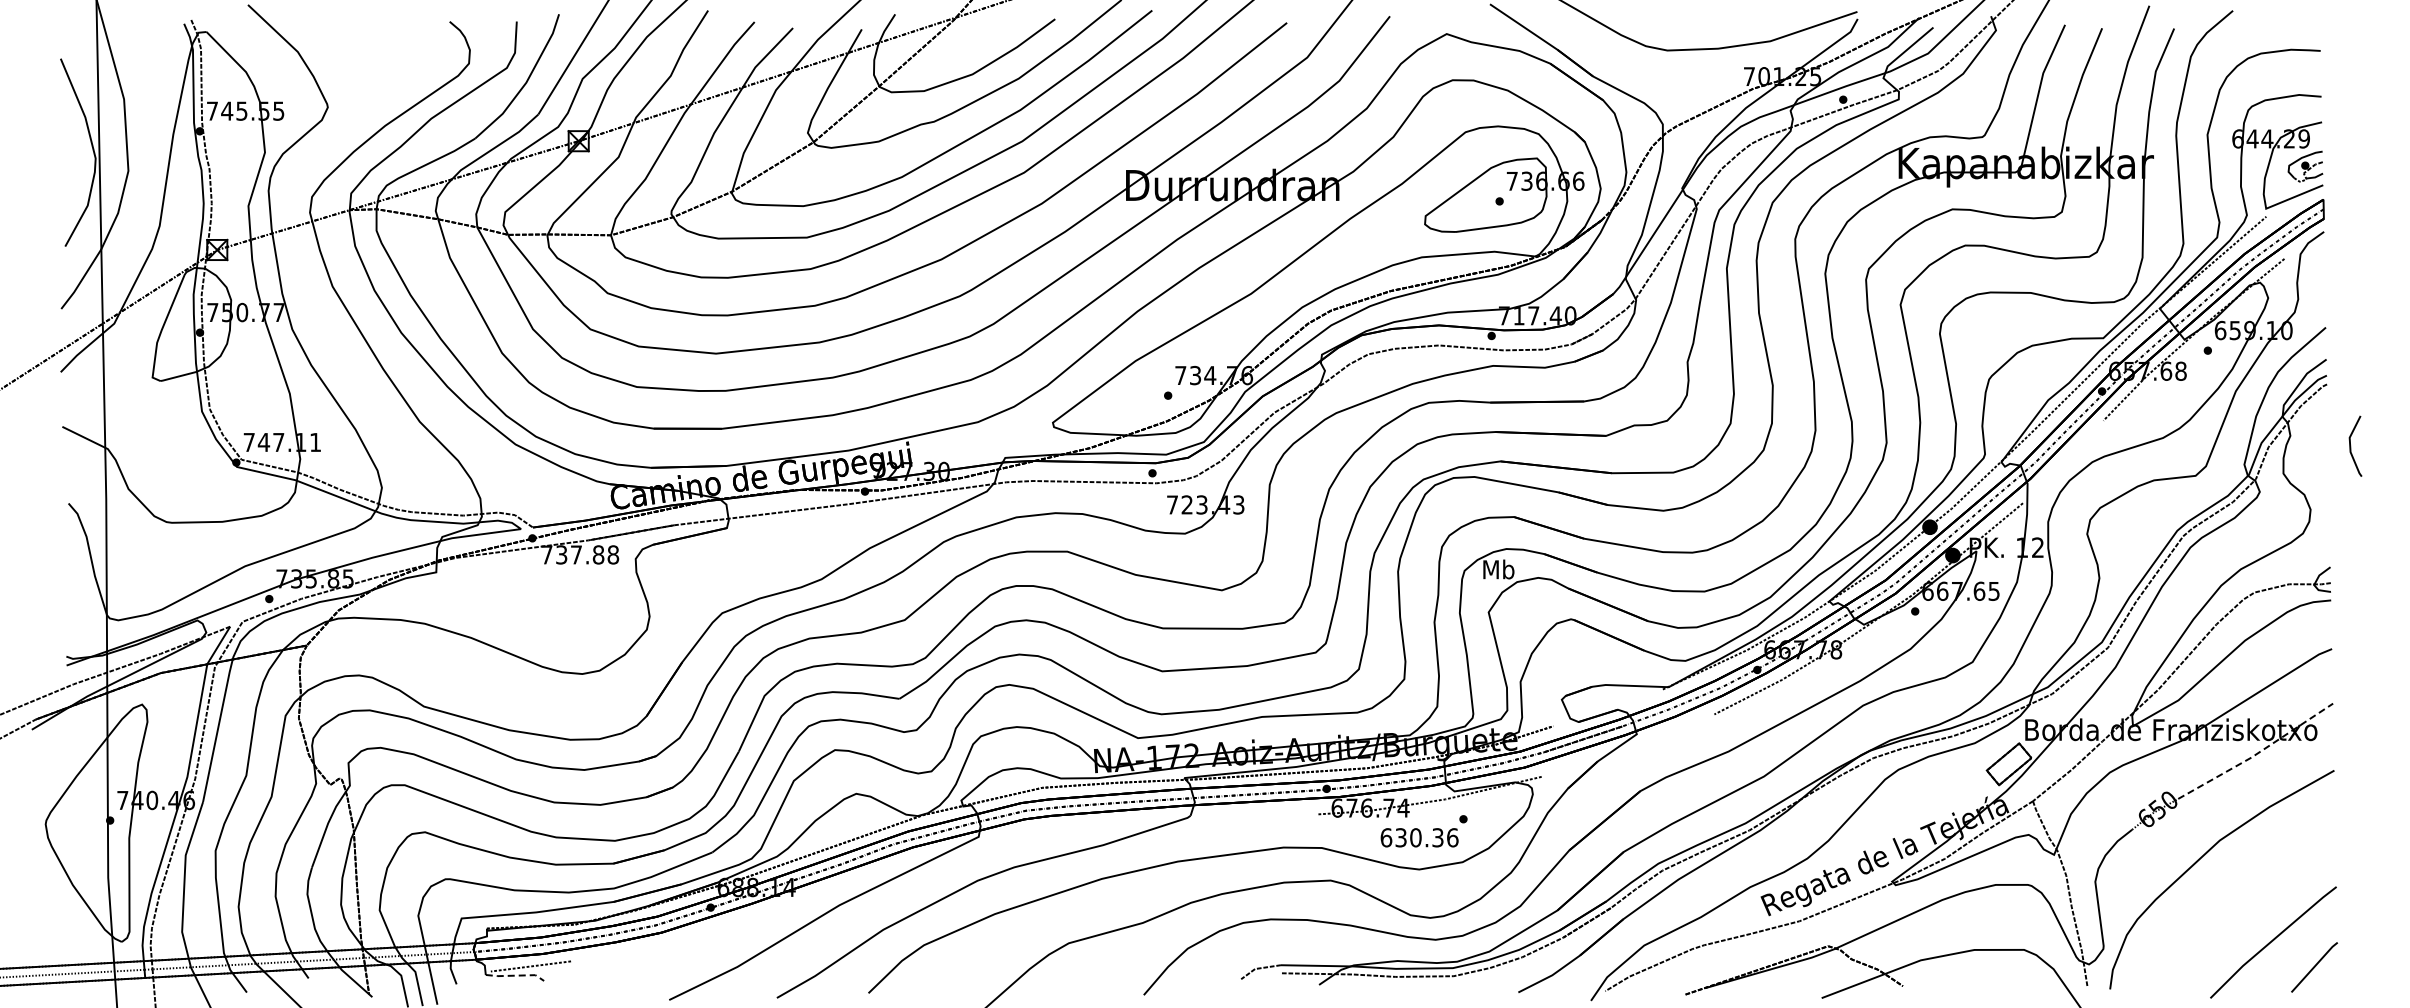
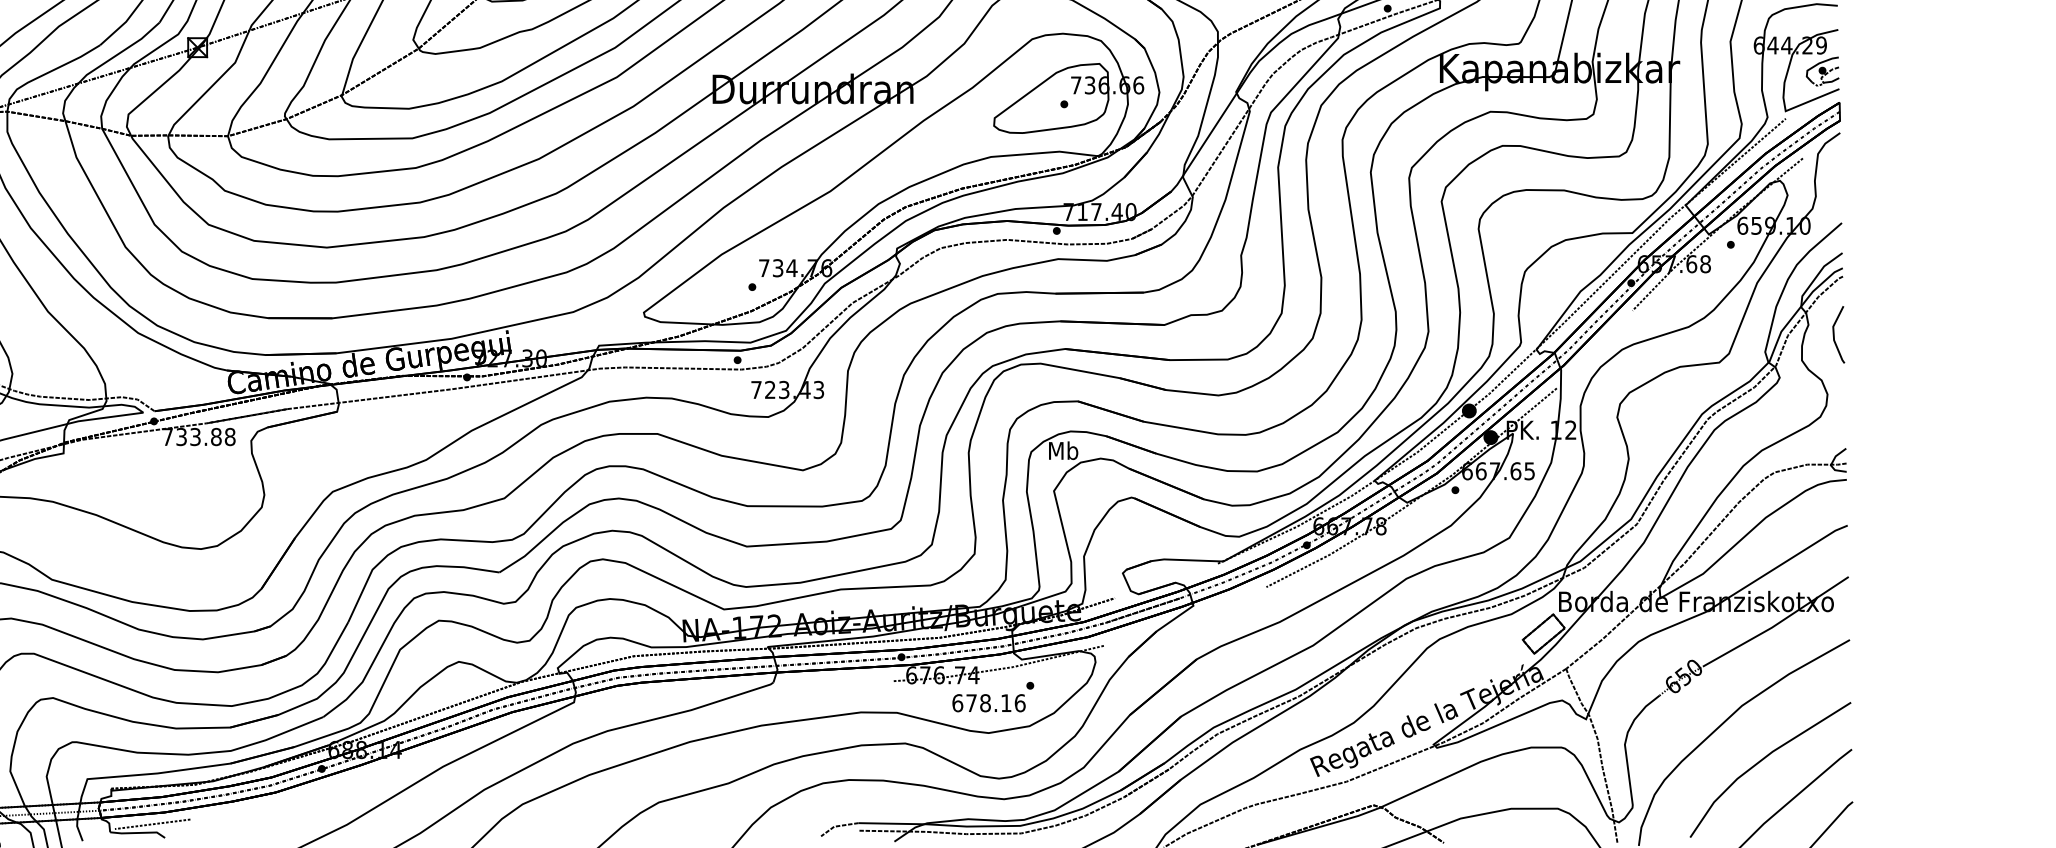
line: (2351, 445) -> (1834, 334), moved
text: (576, 554) -> (195, 436), 737.88 -> 733.88
line: (2256, 754) -> (1776, 624), dashed -> solid
text: (1419, 837) -> (988, 702), 630.36 -> 678.16
line: (2242, 898) -> (1763, 760), added
line: (515, 975) -> (138, 832), dashed -> solid

